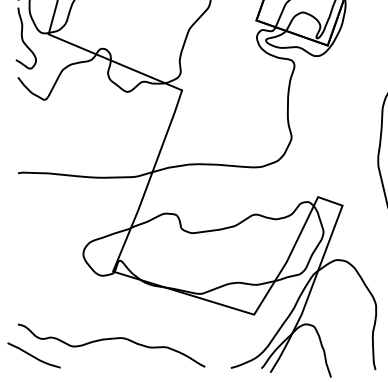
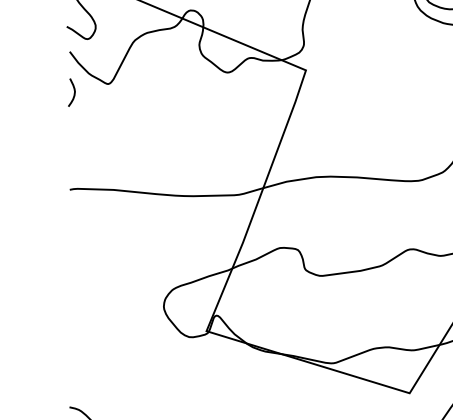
curve: (20, 105) -> (73, 92), added

